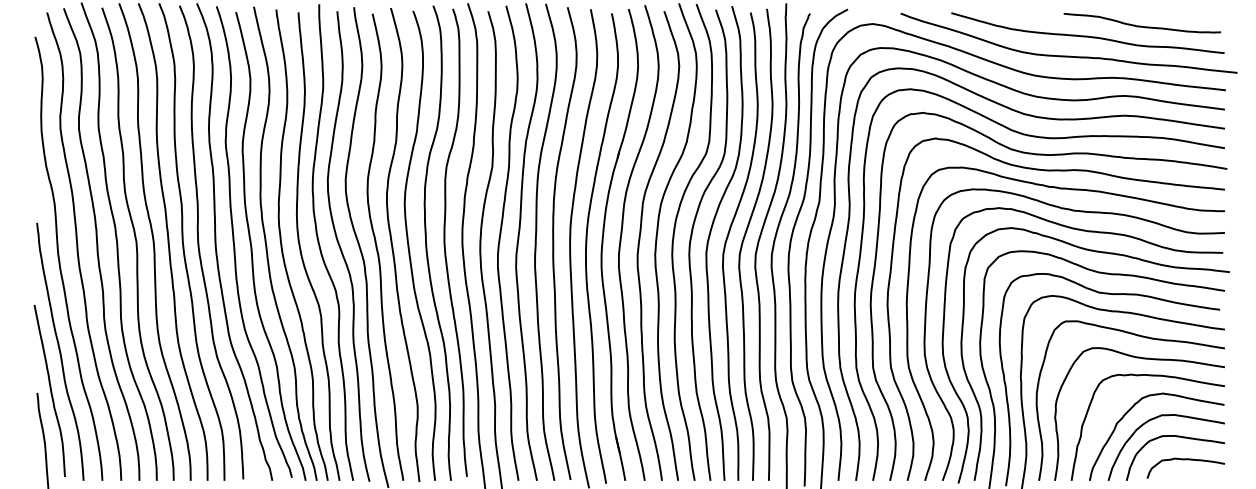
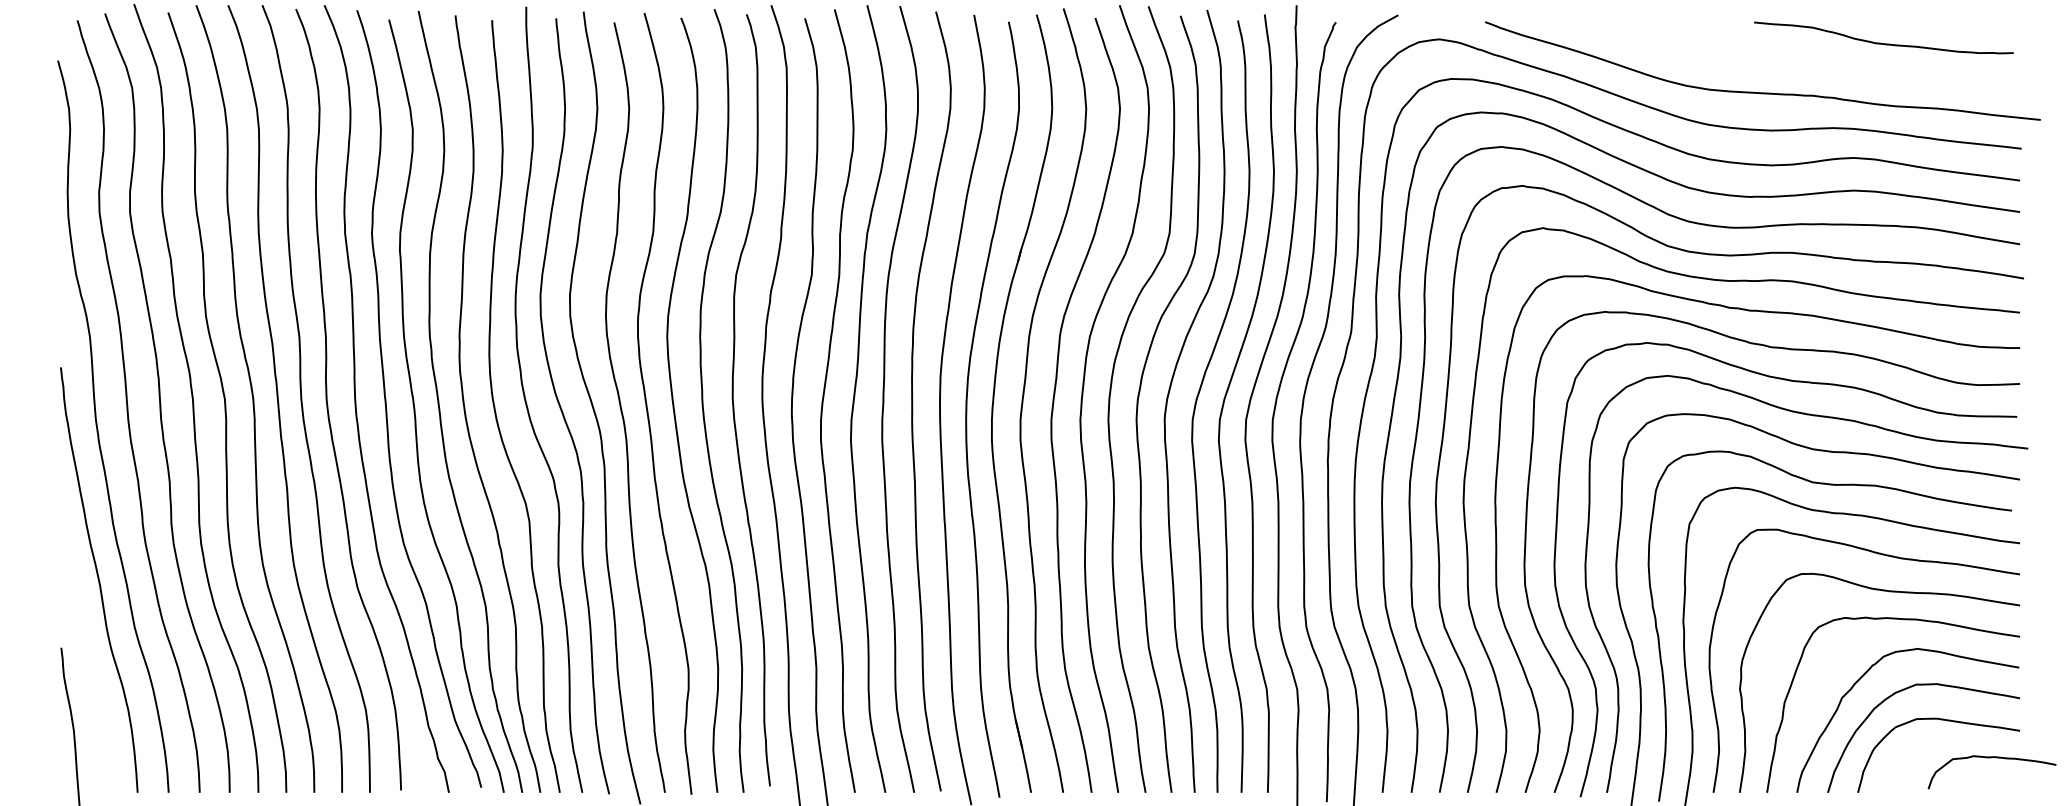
curve: (1087, 35) -> (1793, 58), removed
curve: (50, 390) -> (83, 643), removed
curve: (1185, 460) -> (1991, 759), moved

